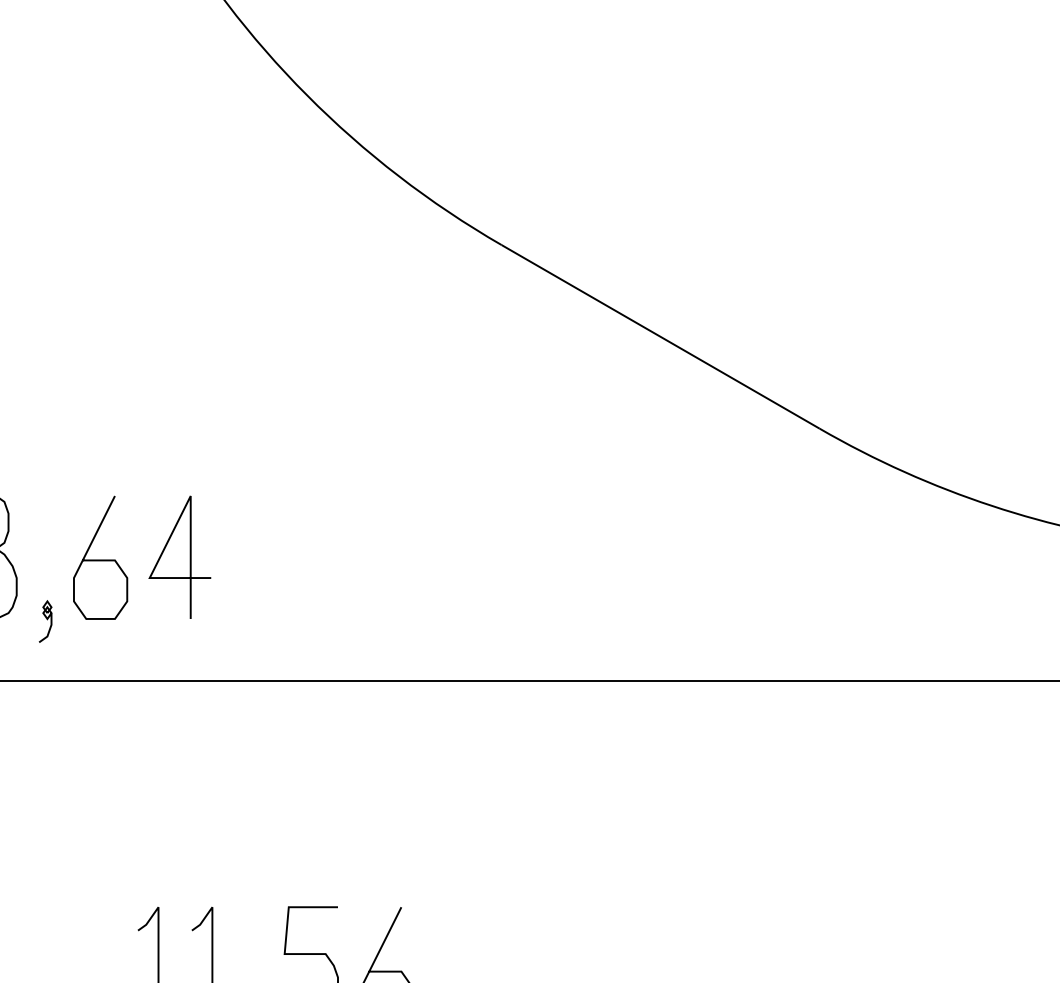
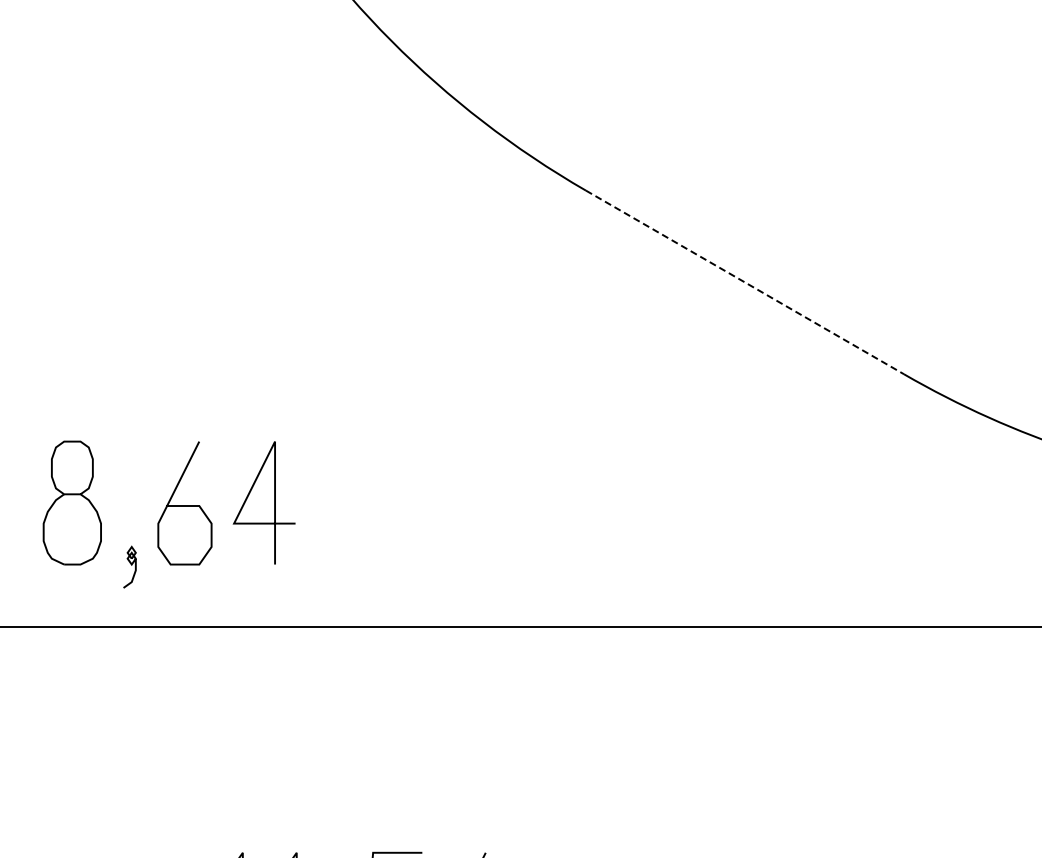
line: (660, 336) -> (744, 282), solid -> dashed

